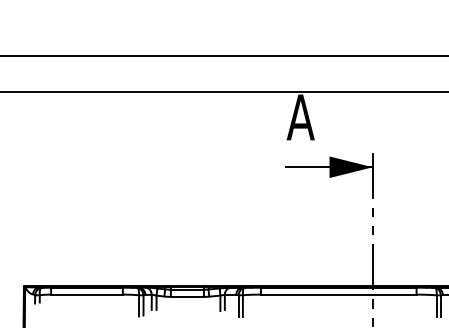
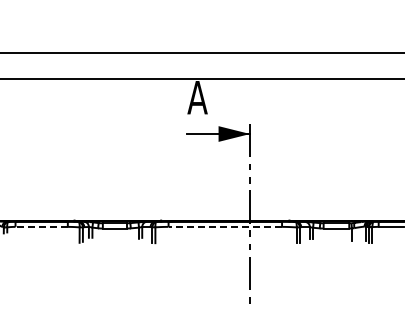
line: (86, 294) -> (41, 226), solid -> dashed
line: (339, 294) -> (225, 226), solid -> dashed

